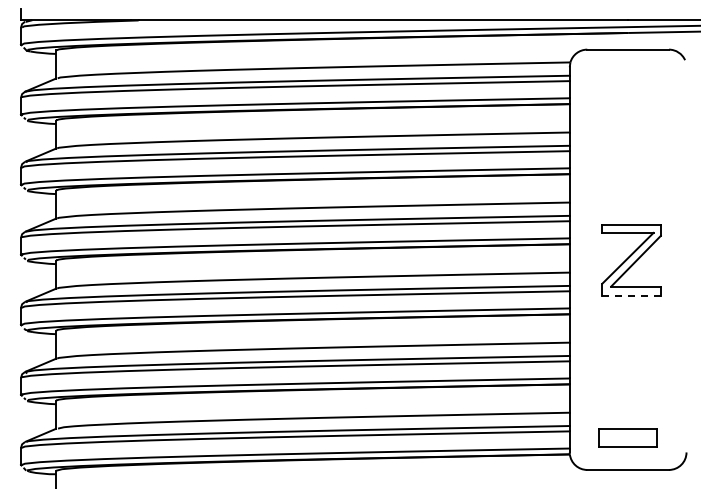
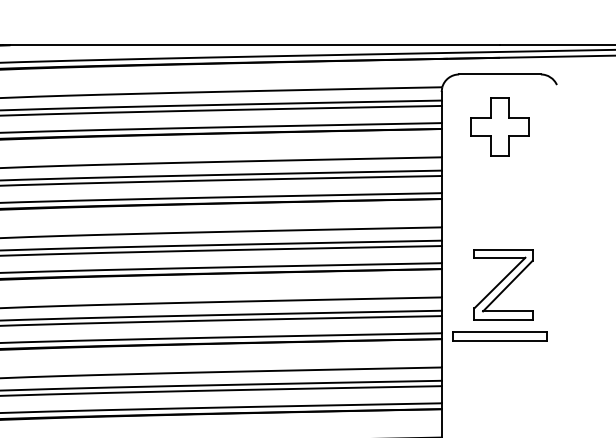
part: (627, 101) -> (499, 126), added
line: (631, 295) -> (503, 320), dashed -> solid
part: (627, 311) -> (499, 336), added

